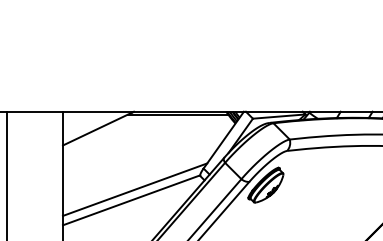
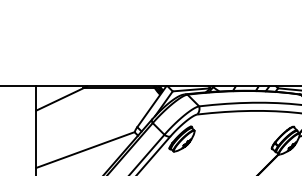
line: (134, 189) -> (87, 142), removed

